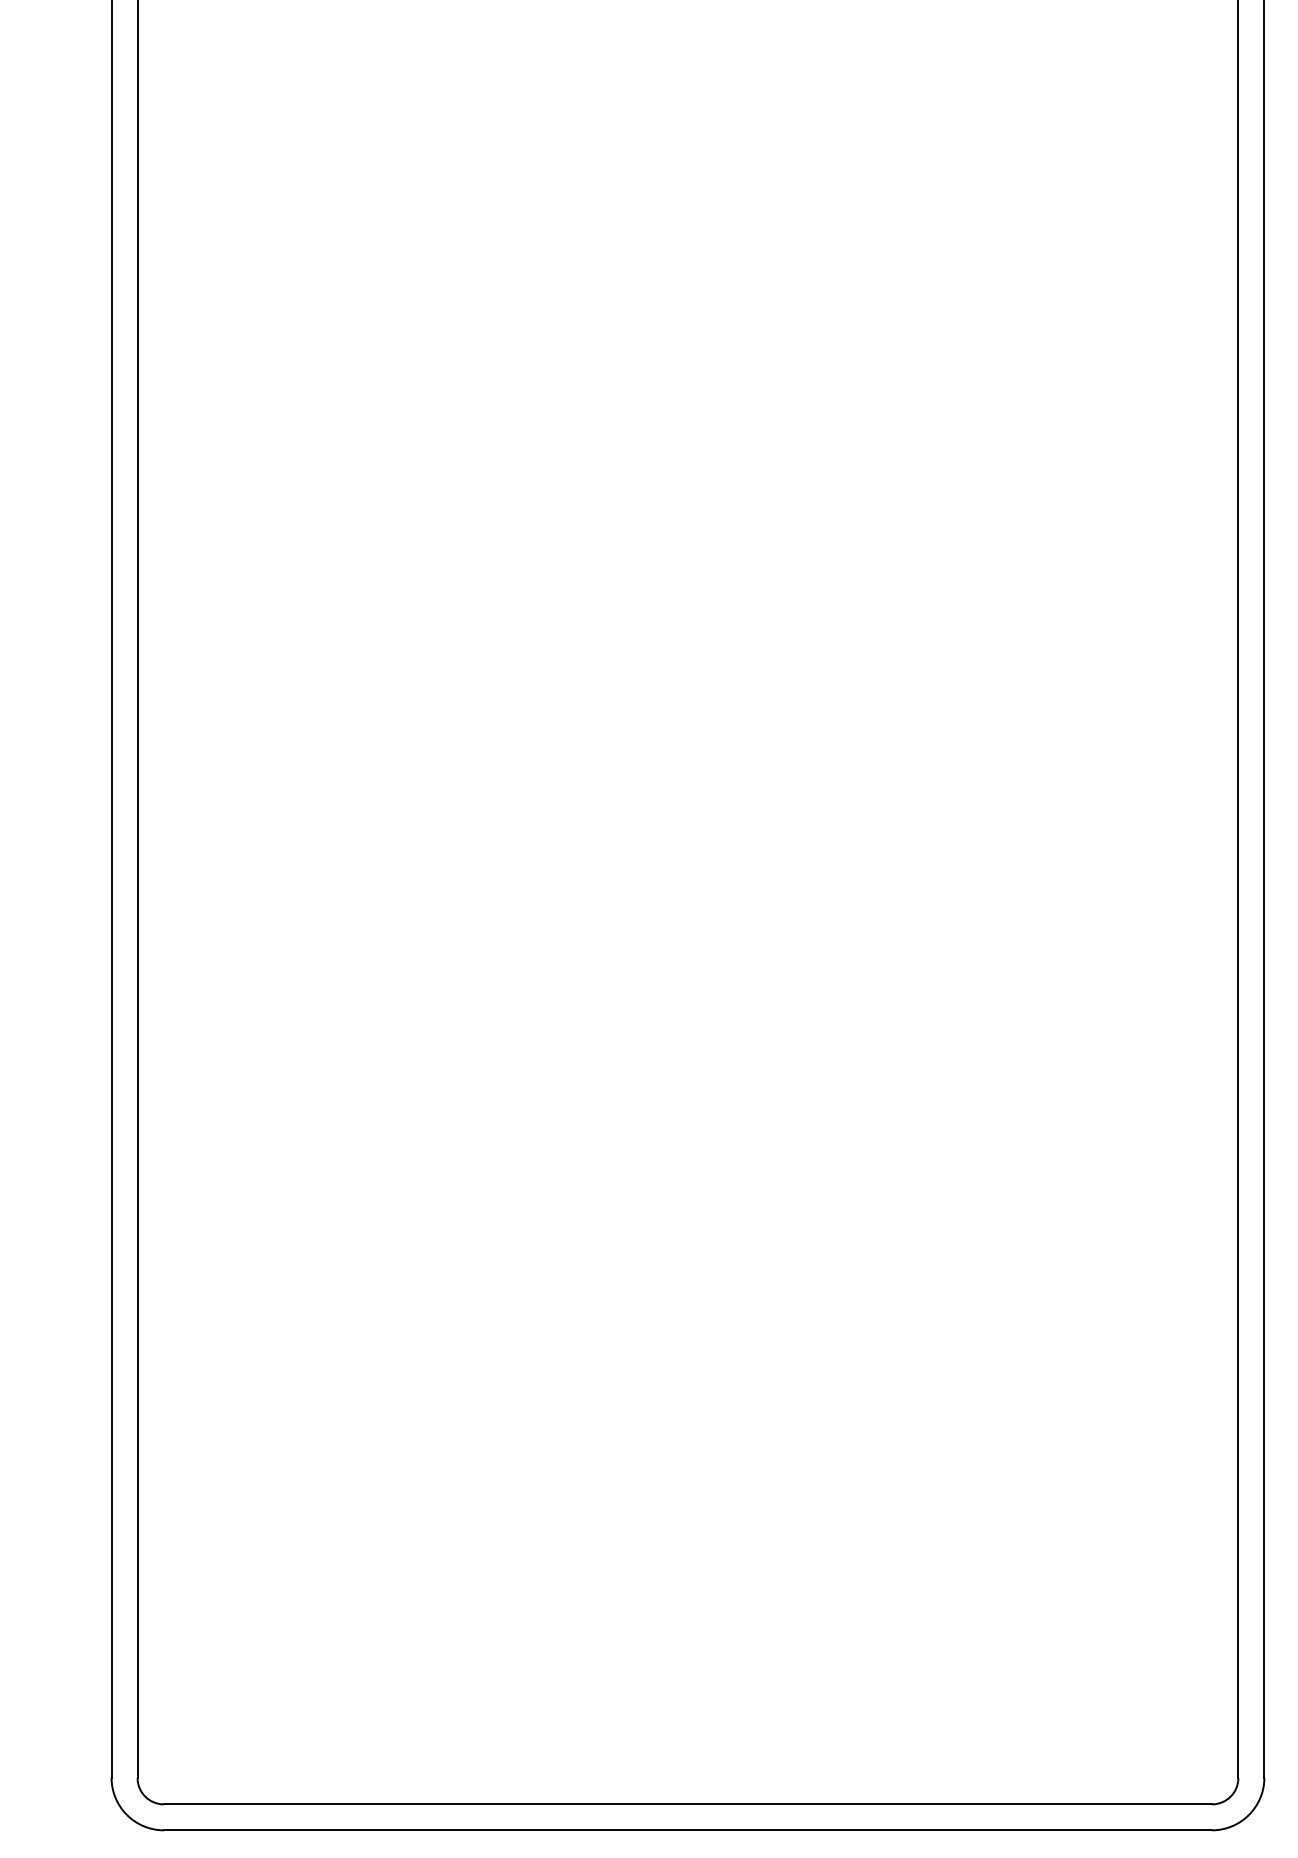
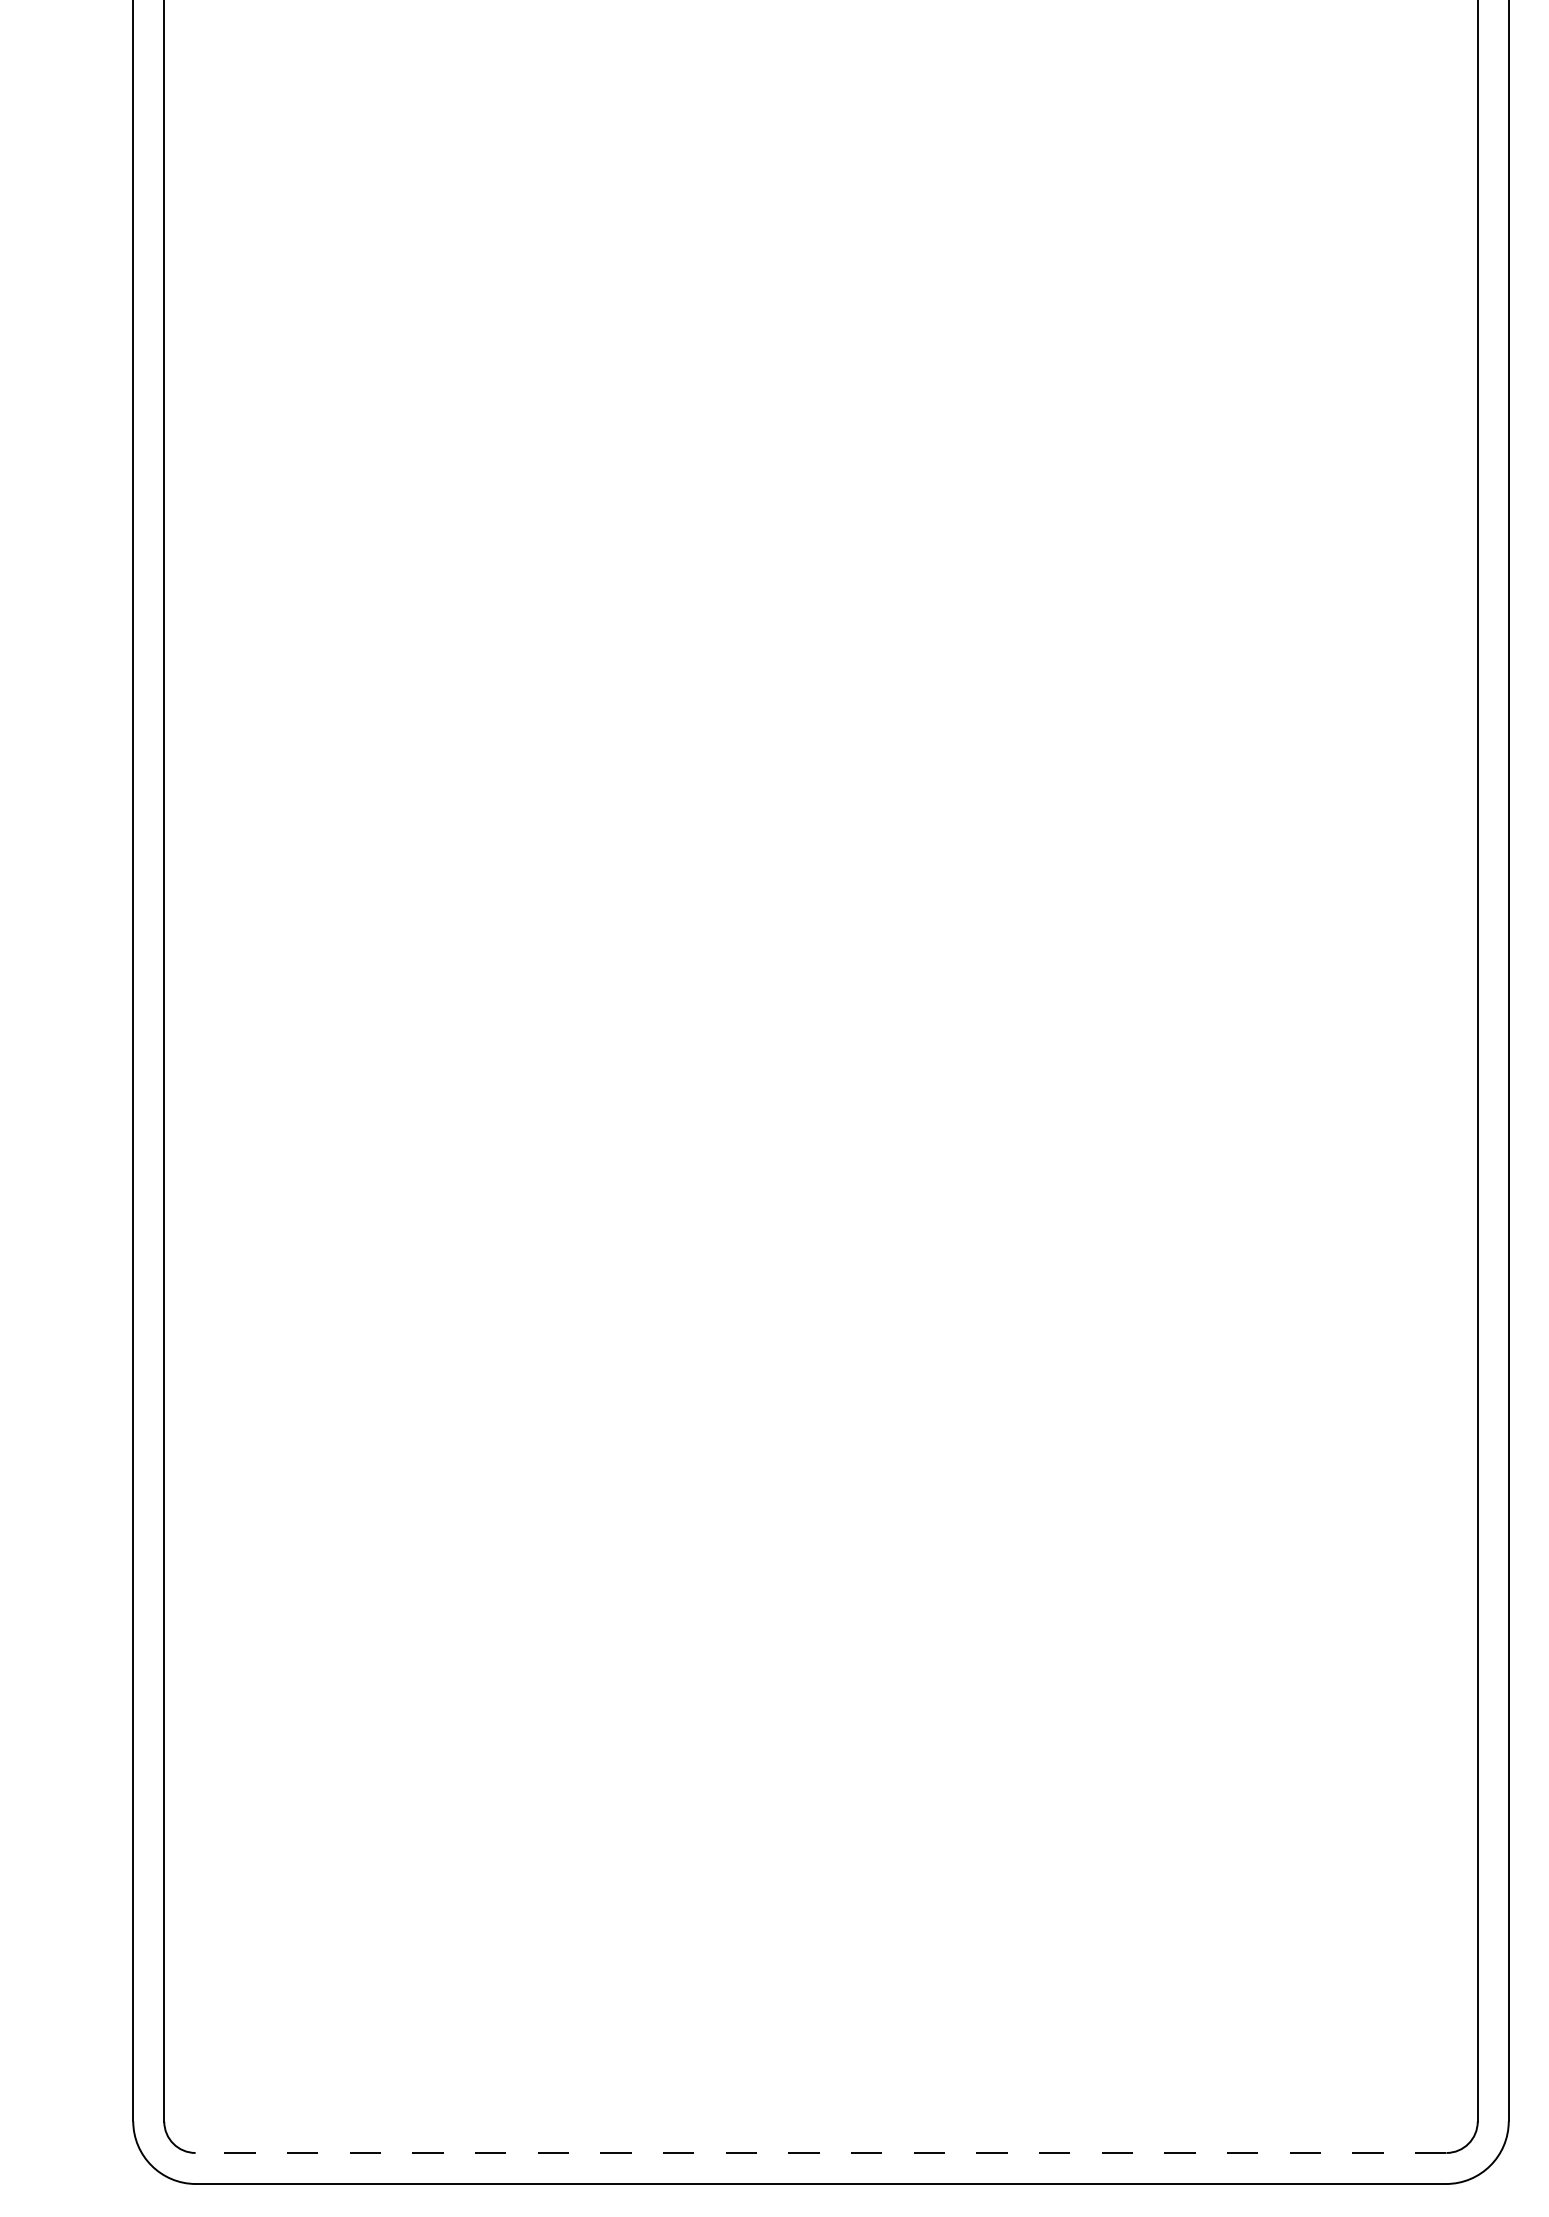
line: (687, 1804) -> (820, 2153), solid -> dashed

